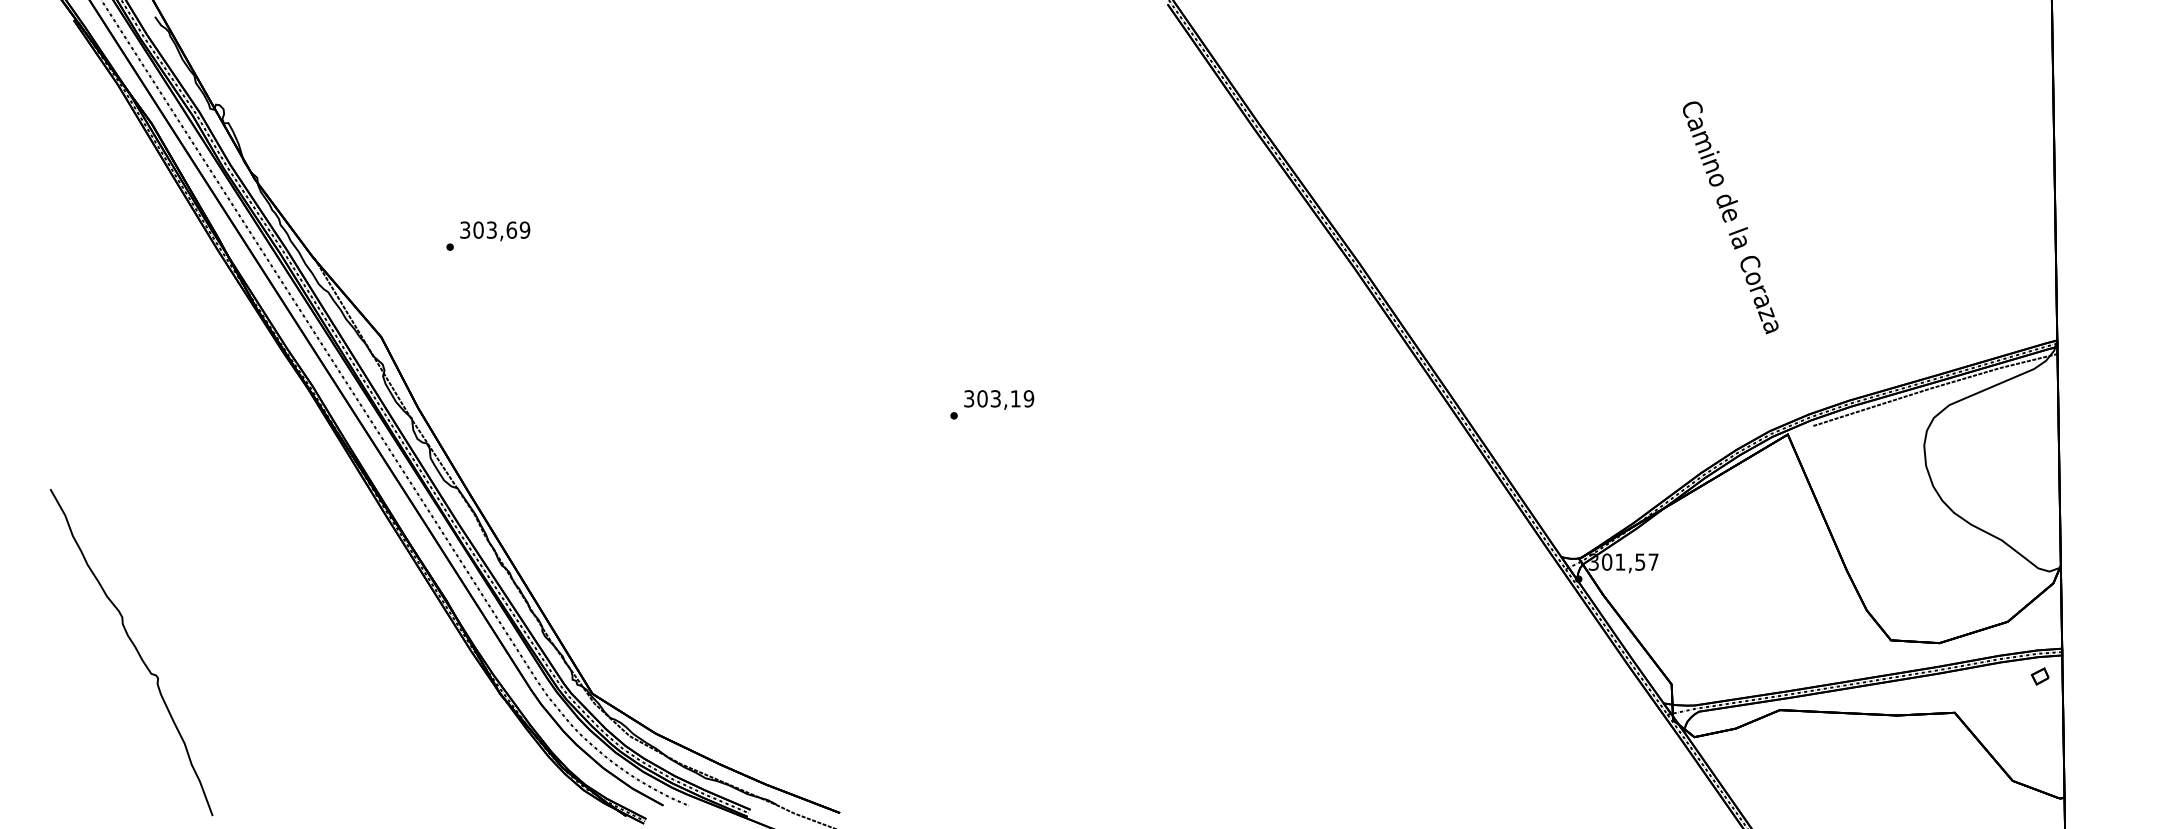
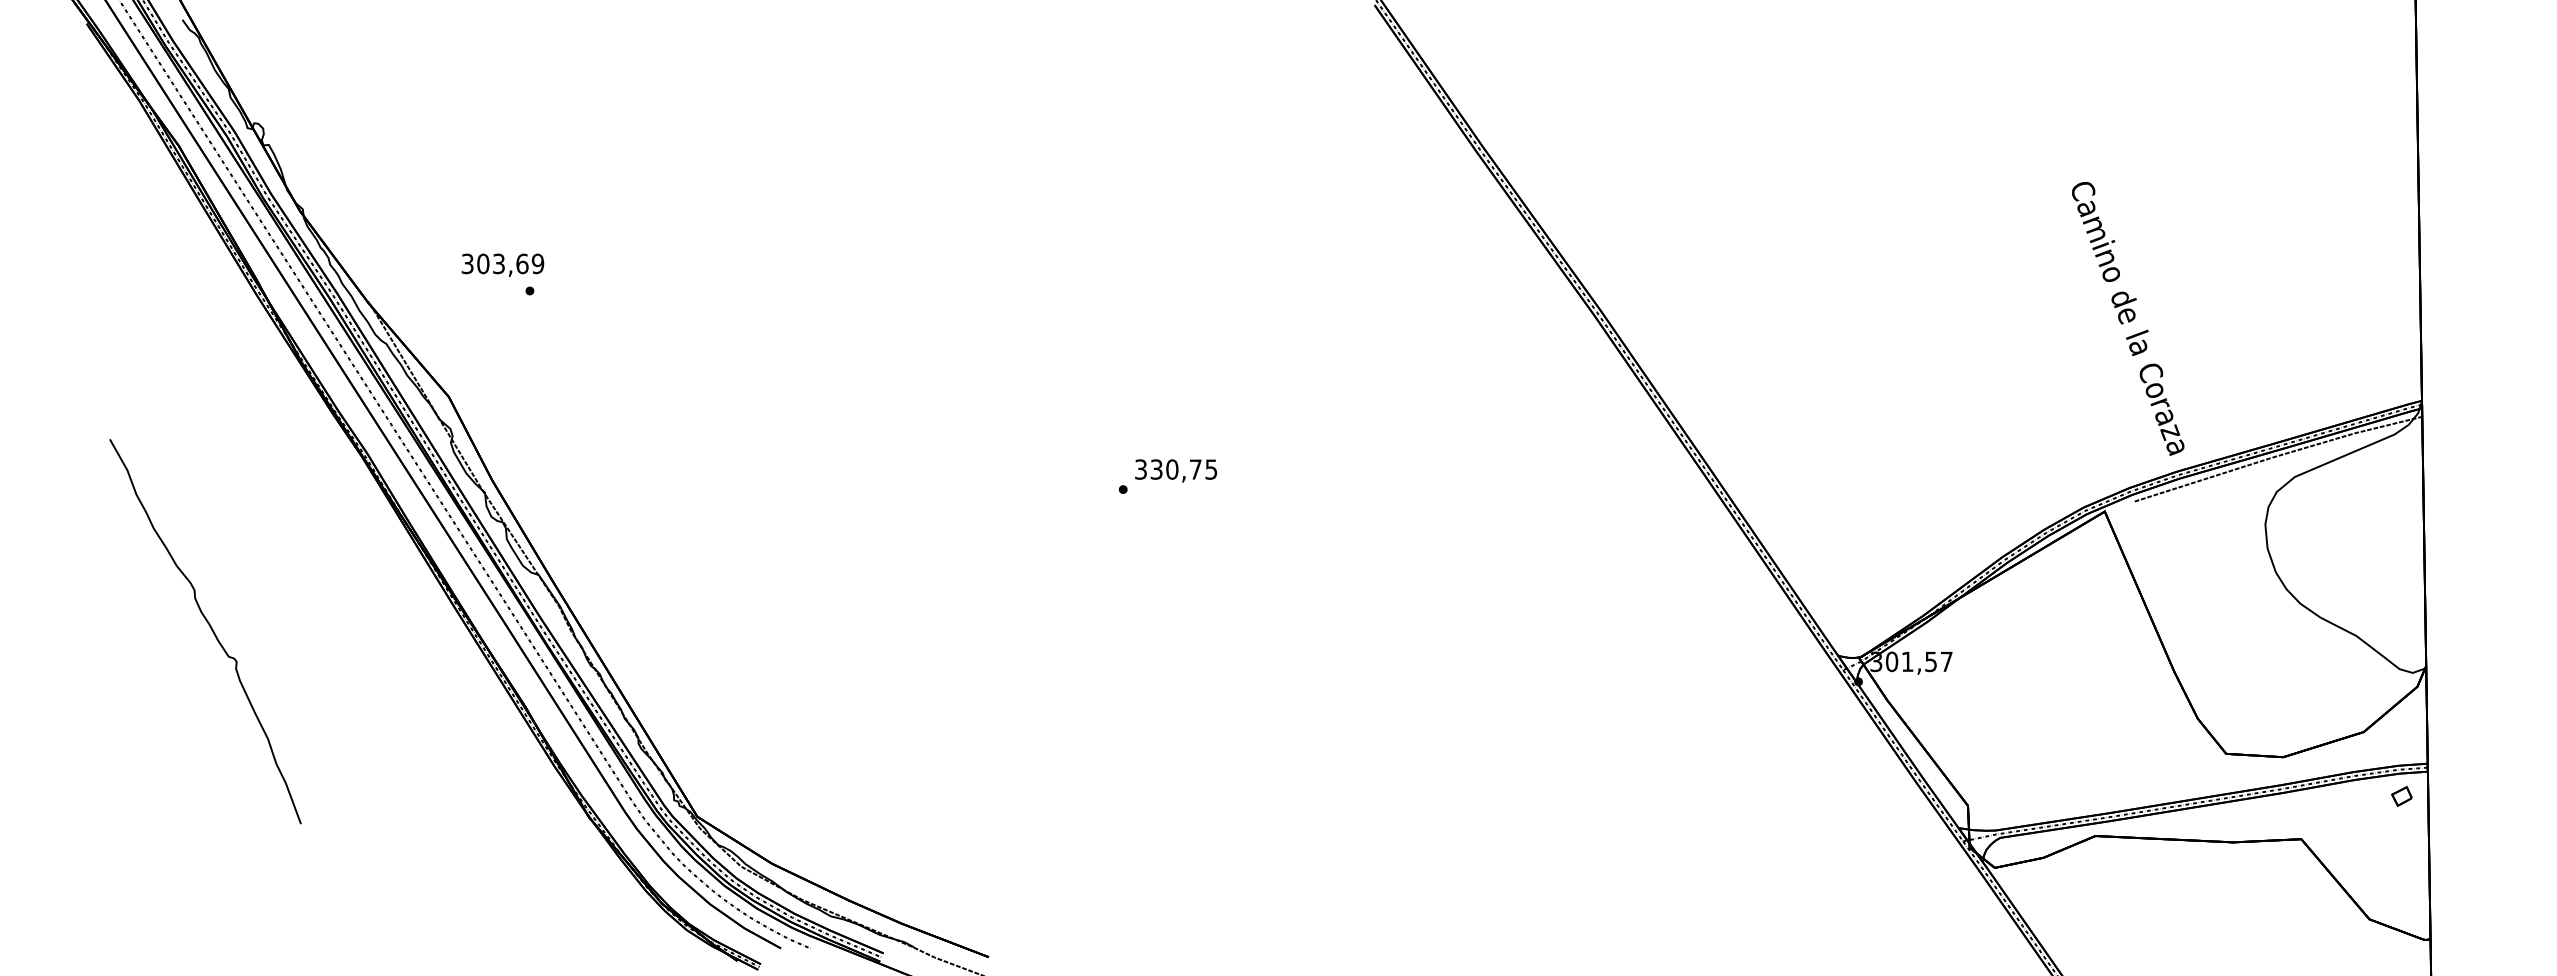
text: (1730, 217) -> (2127, 318), moved
text: (495, 231) -> (503, 265), moved
text: (1005, 398) -> (1183, 469), 303,19 -> 330,75
curve: (135, 649) -> (210, 628), moved

